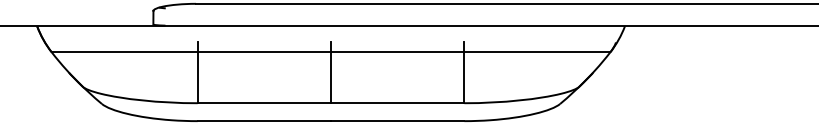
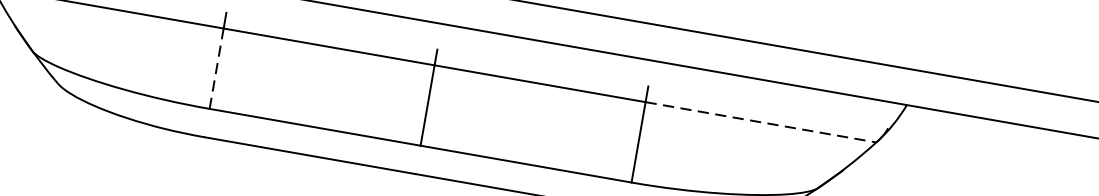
line: (537, 52) -> (761, 122), solid -> dashed
line: (197, 77) -> (216, 68), solid -> dashed

